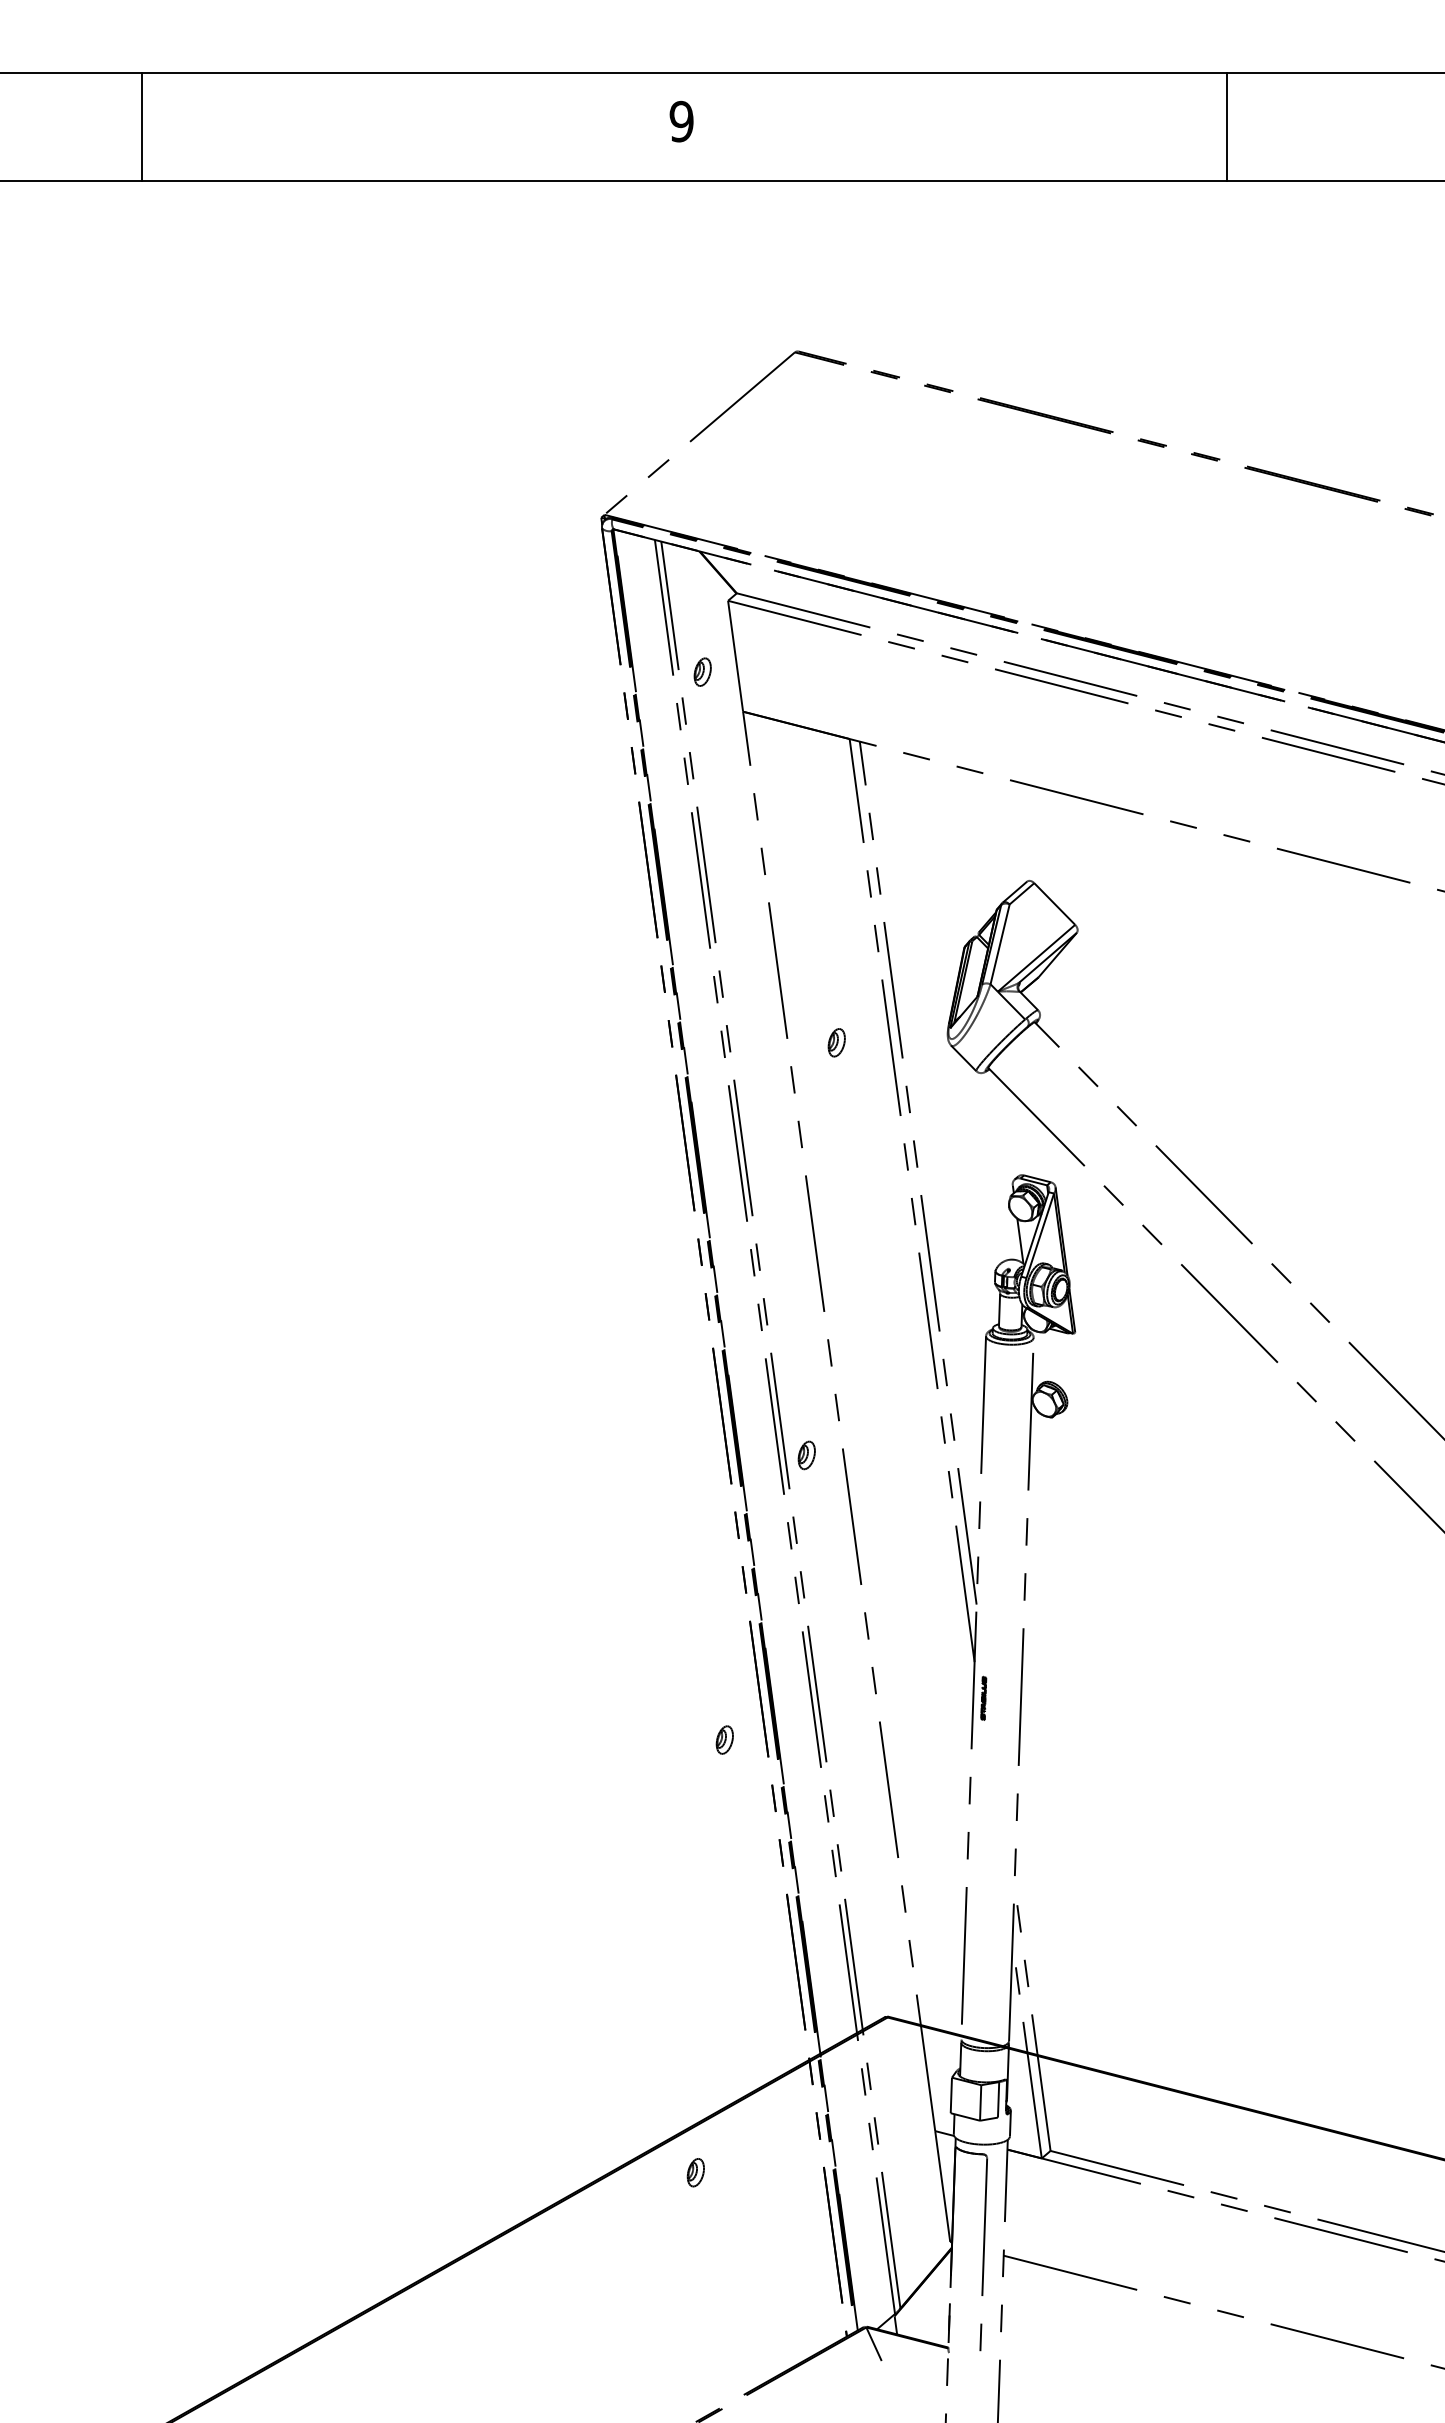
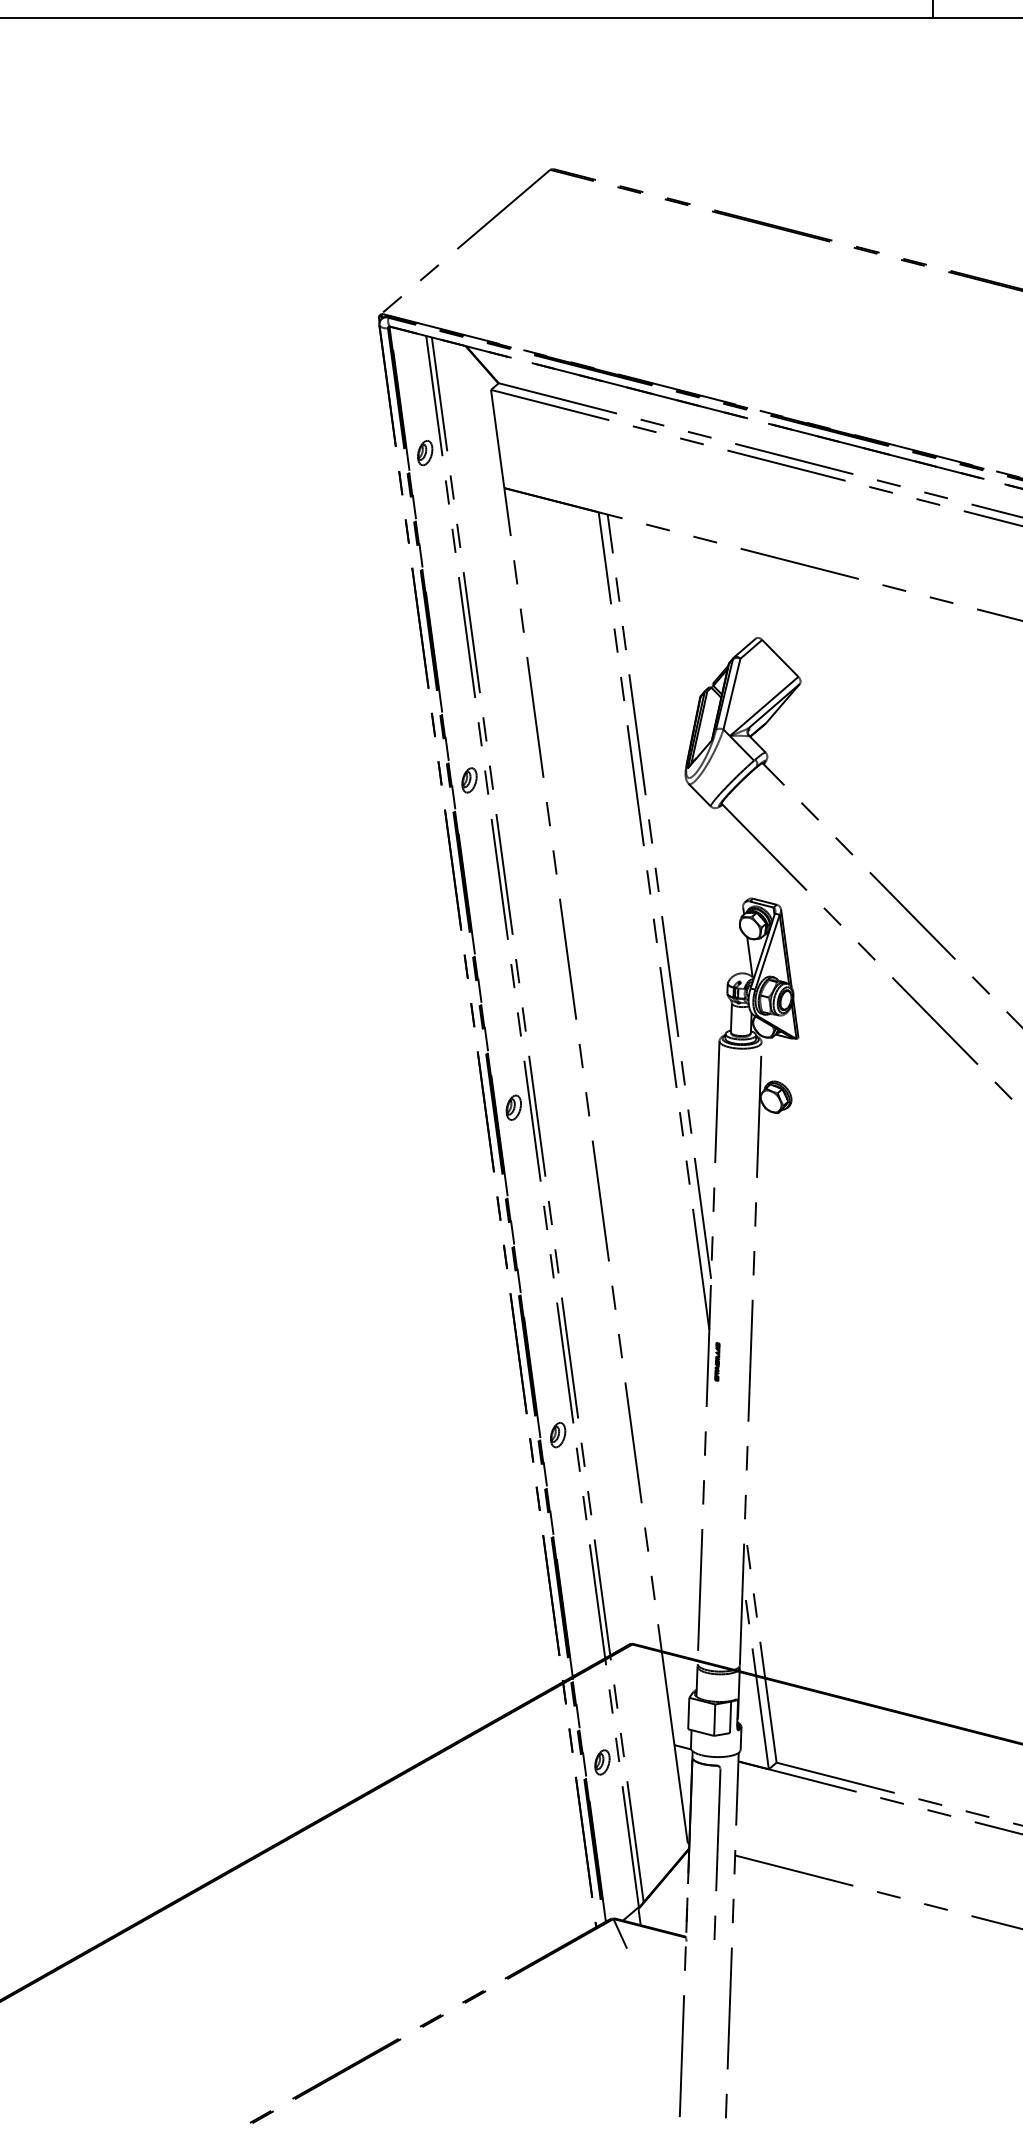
part: (702, 671) -> (424, 452), moved
part: (836, 1042) -> (469, 780), moved
part: (806, 1455) -> (513, 1107), moved
part: (724, 1739) -> (557, 1434), moved
part: (695, 2172) -> (602, 1762), moved

